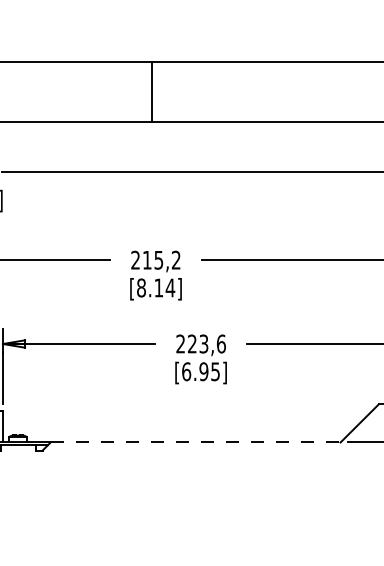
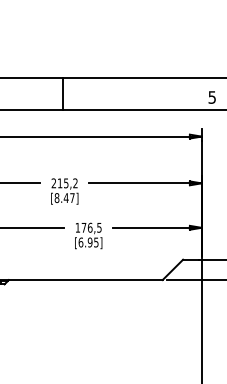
text: (163, 286) -> (68, 197), [8.14] -> [8.47]
text: (200, 343) -> (88, 227), 223,6 -> 176,5
line: (195, 443) -> (85, 280), dashed -> solid

